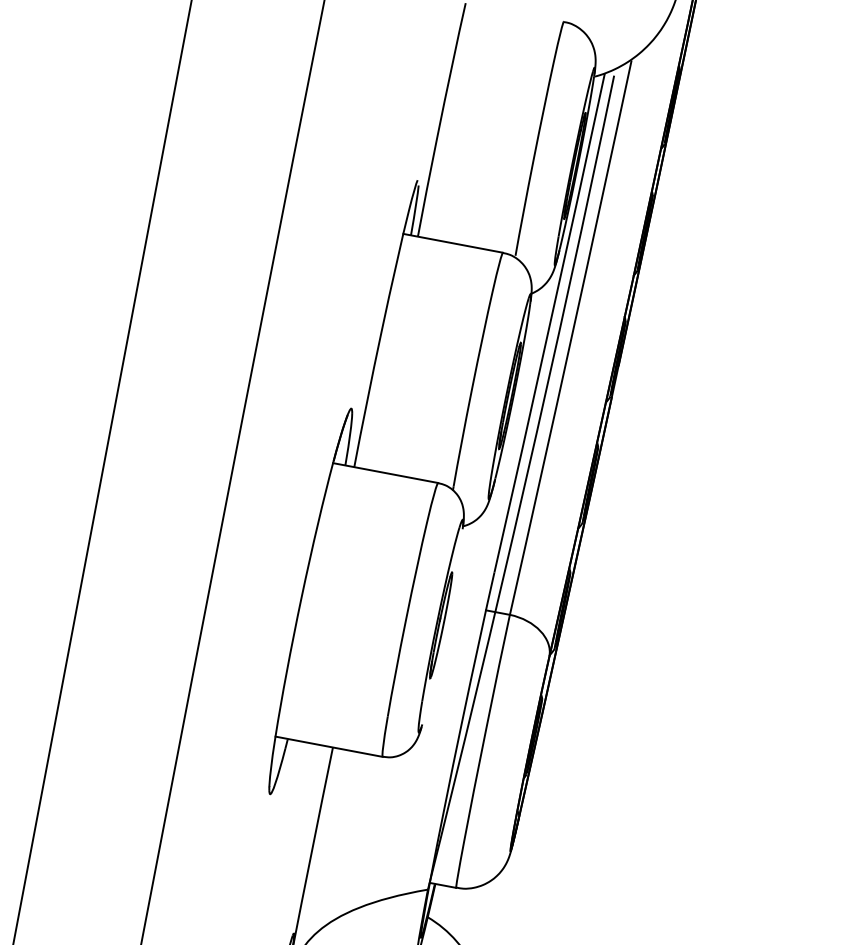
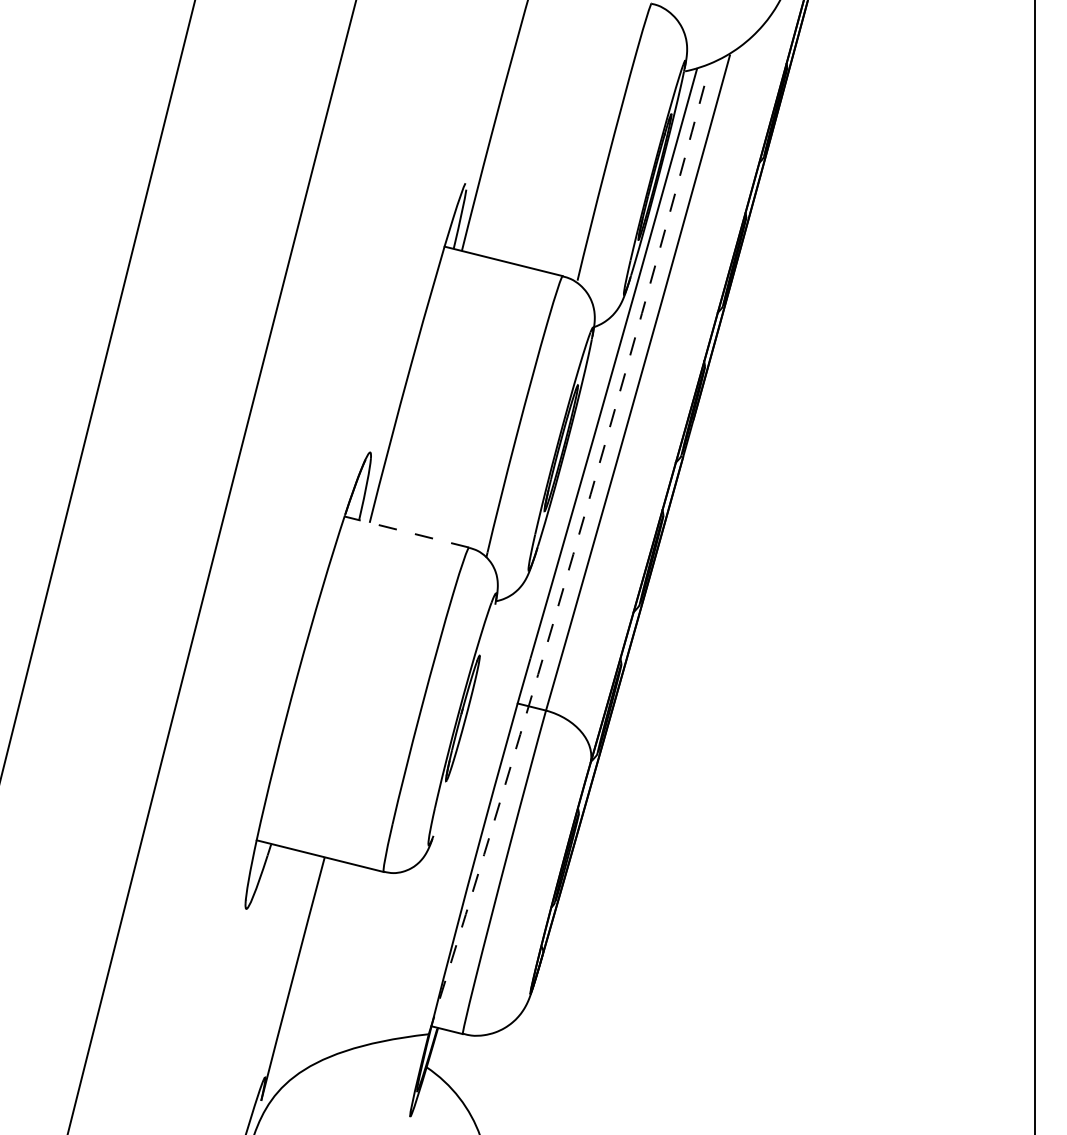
line: (385, 472) -> (406, 531), solid -> dashed
arc: (525, 483) -> (573, 554), solid -> dashed

